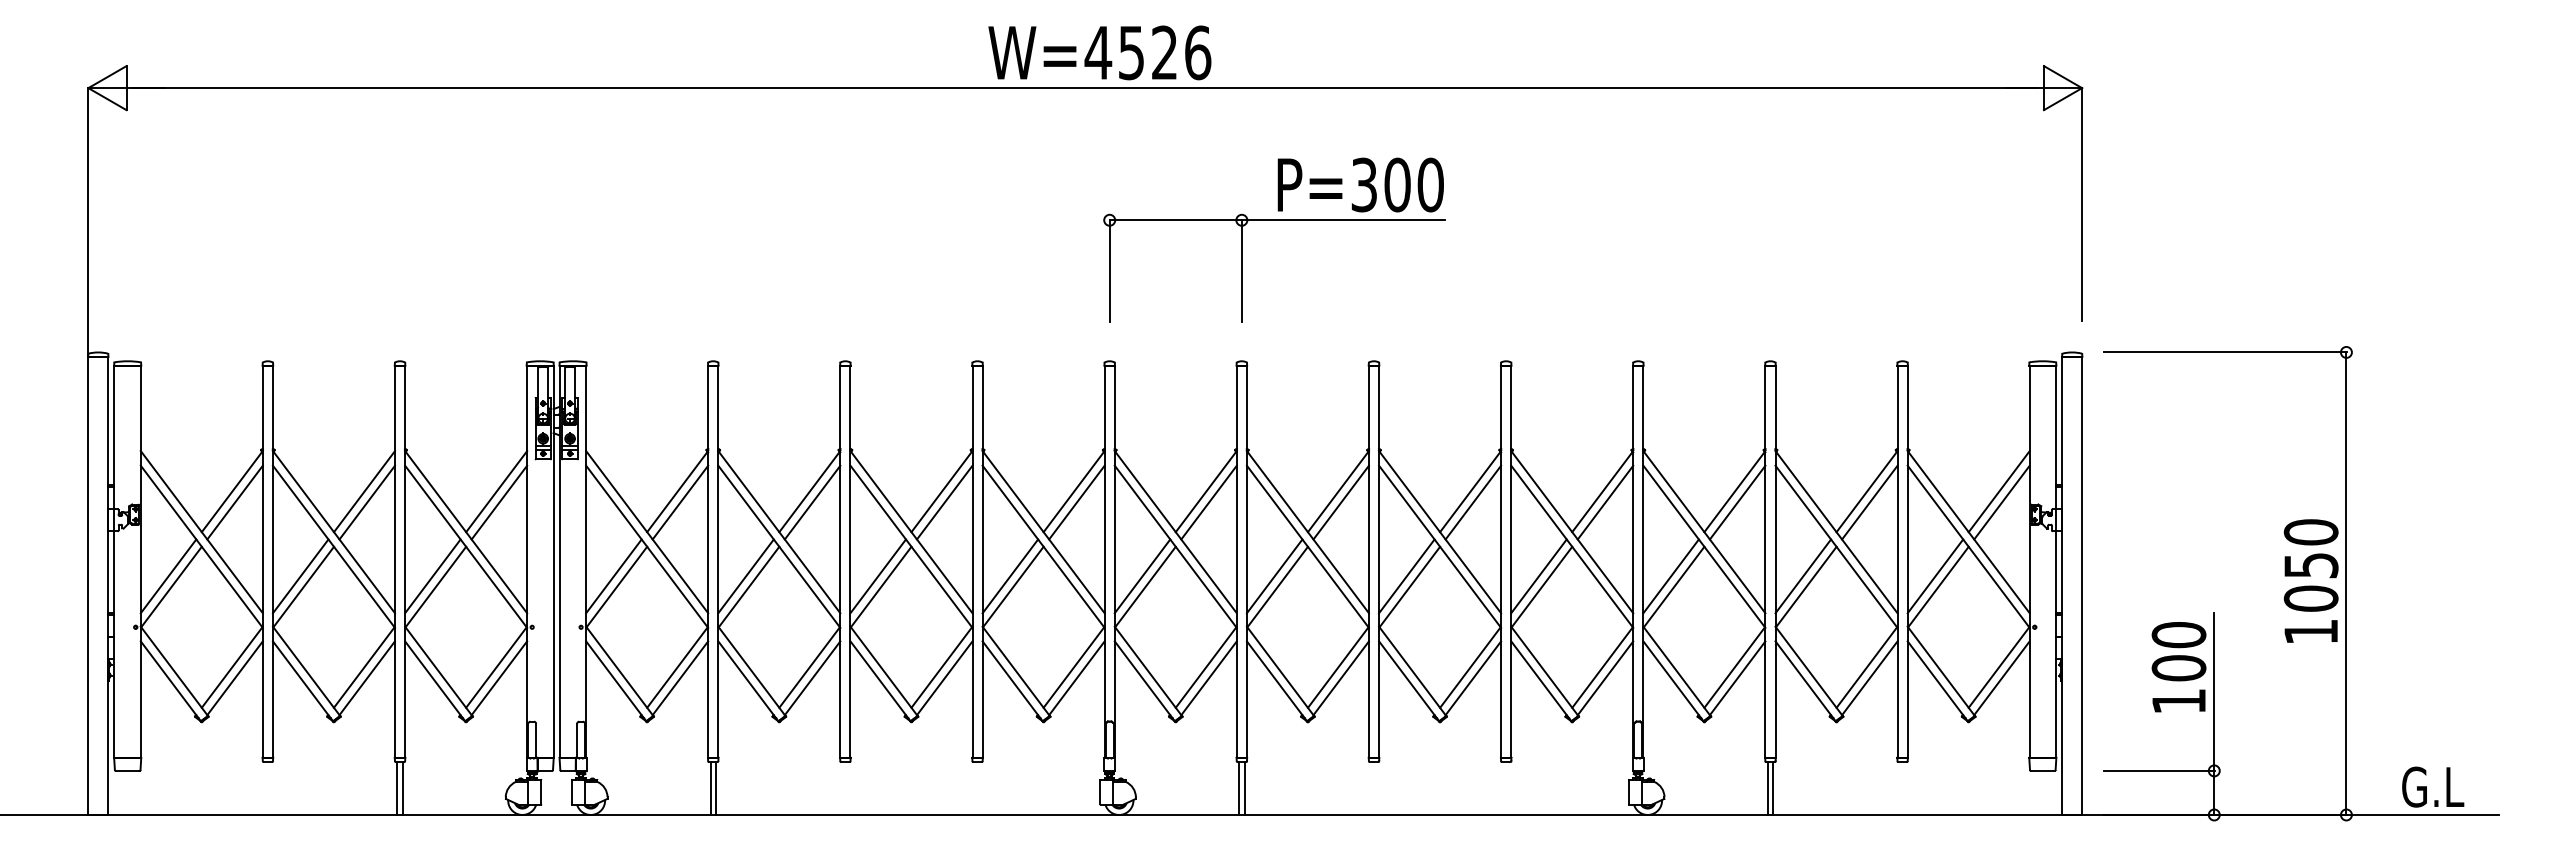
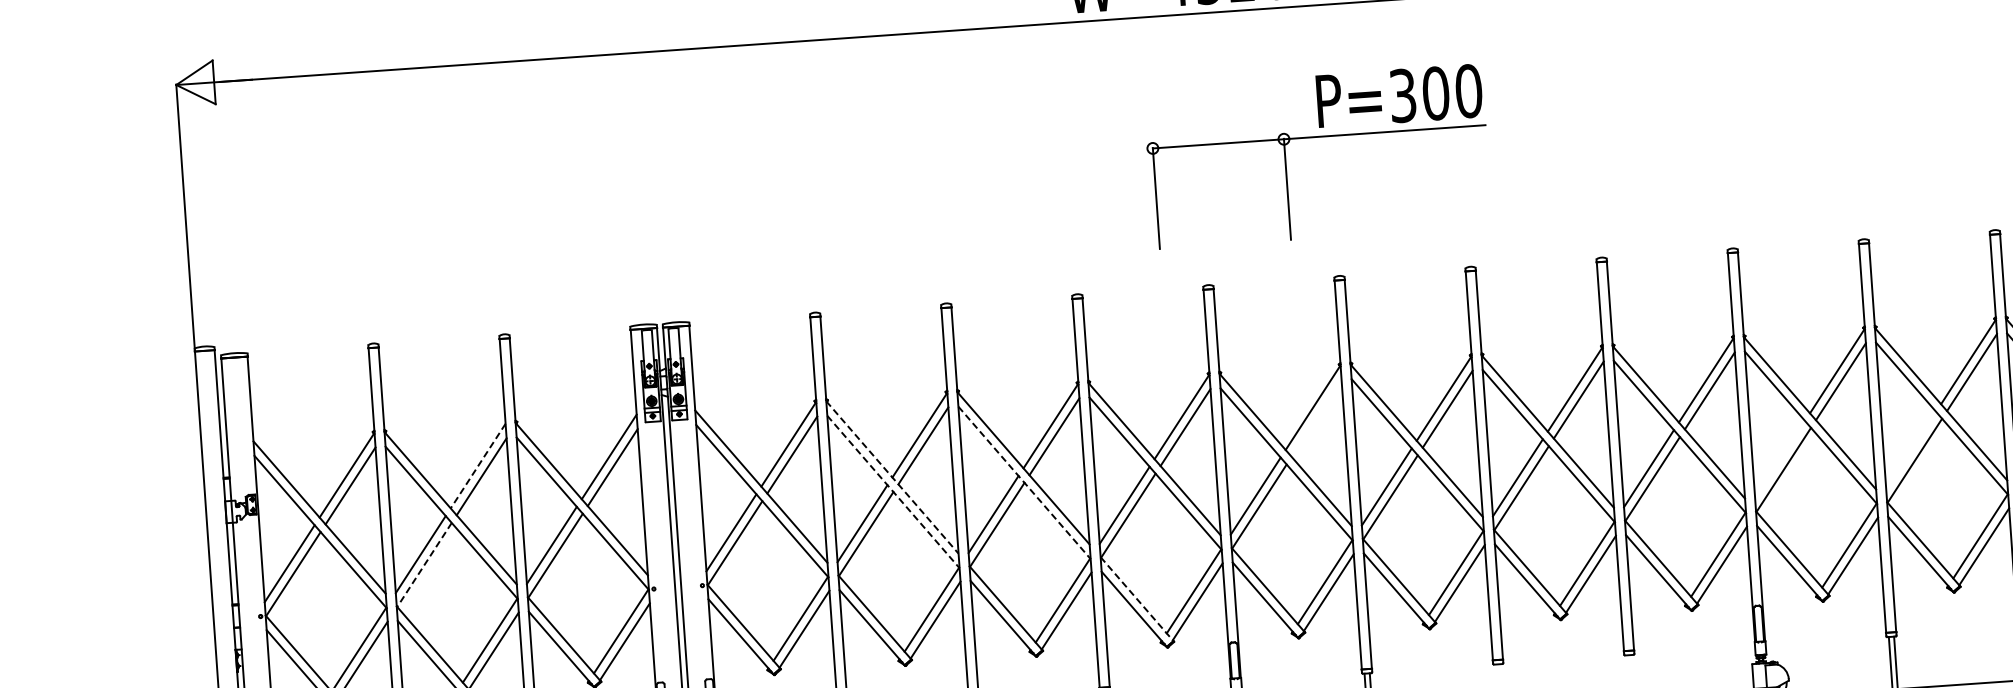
part: (1274, 220) -> (1316, 137), moved
line: (364, 491) -> (478, 465), solid -> dashed
line: (1208, 502) -> (1316, 418), removed
line: (779, 532) -> (892, 477), solid -> dashed
line: (779, 547) -> (893, 492), solid -> dashed
line: (911, 547) -> (1024, 483), solid -> dashed
line: (1670, 576) -> (1779, 459), removed
line: (1803, 576) -> (1911, 450), removed
line: (303, 587) -> (424, 565), solid -> dashed
line: (1016, 671) -> (1137, 599), solid -> dashed

